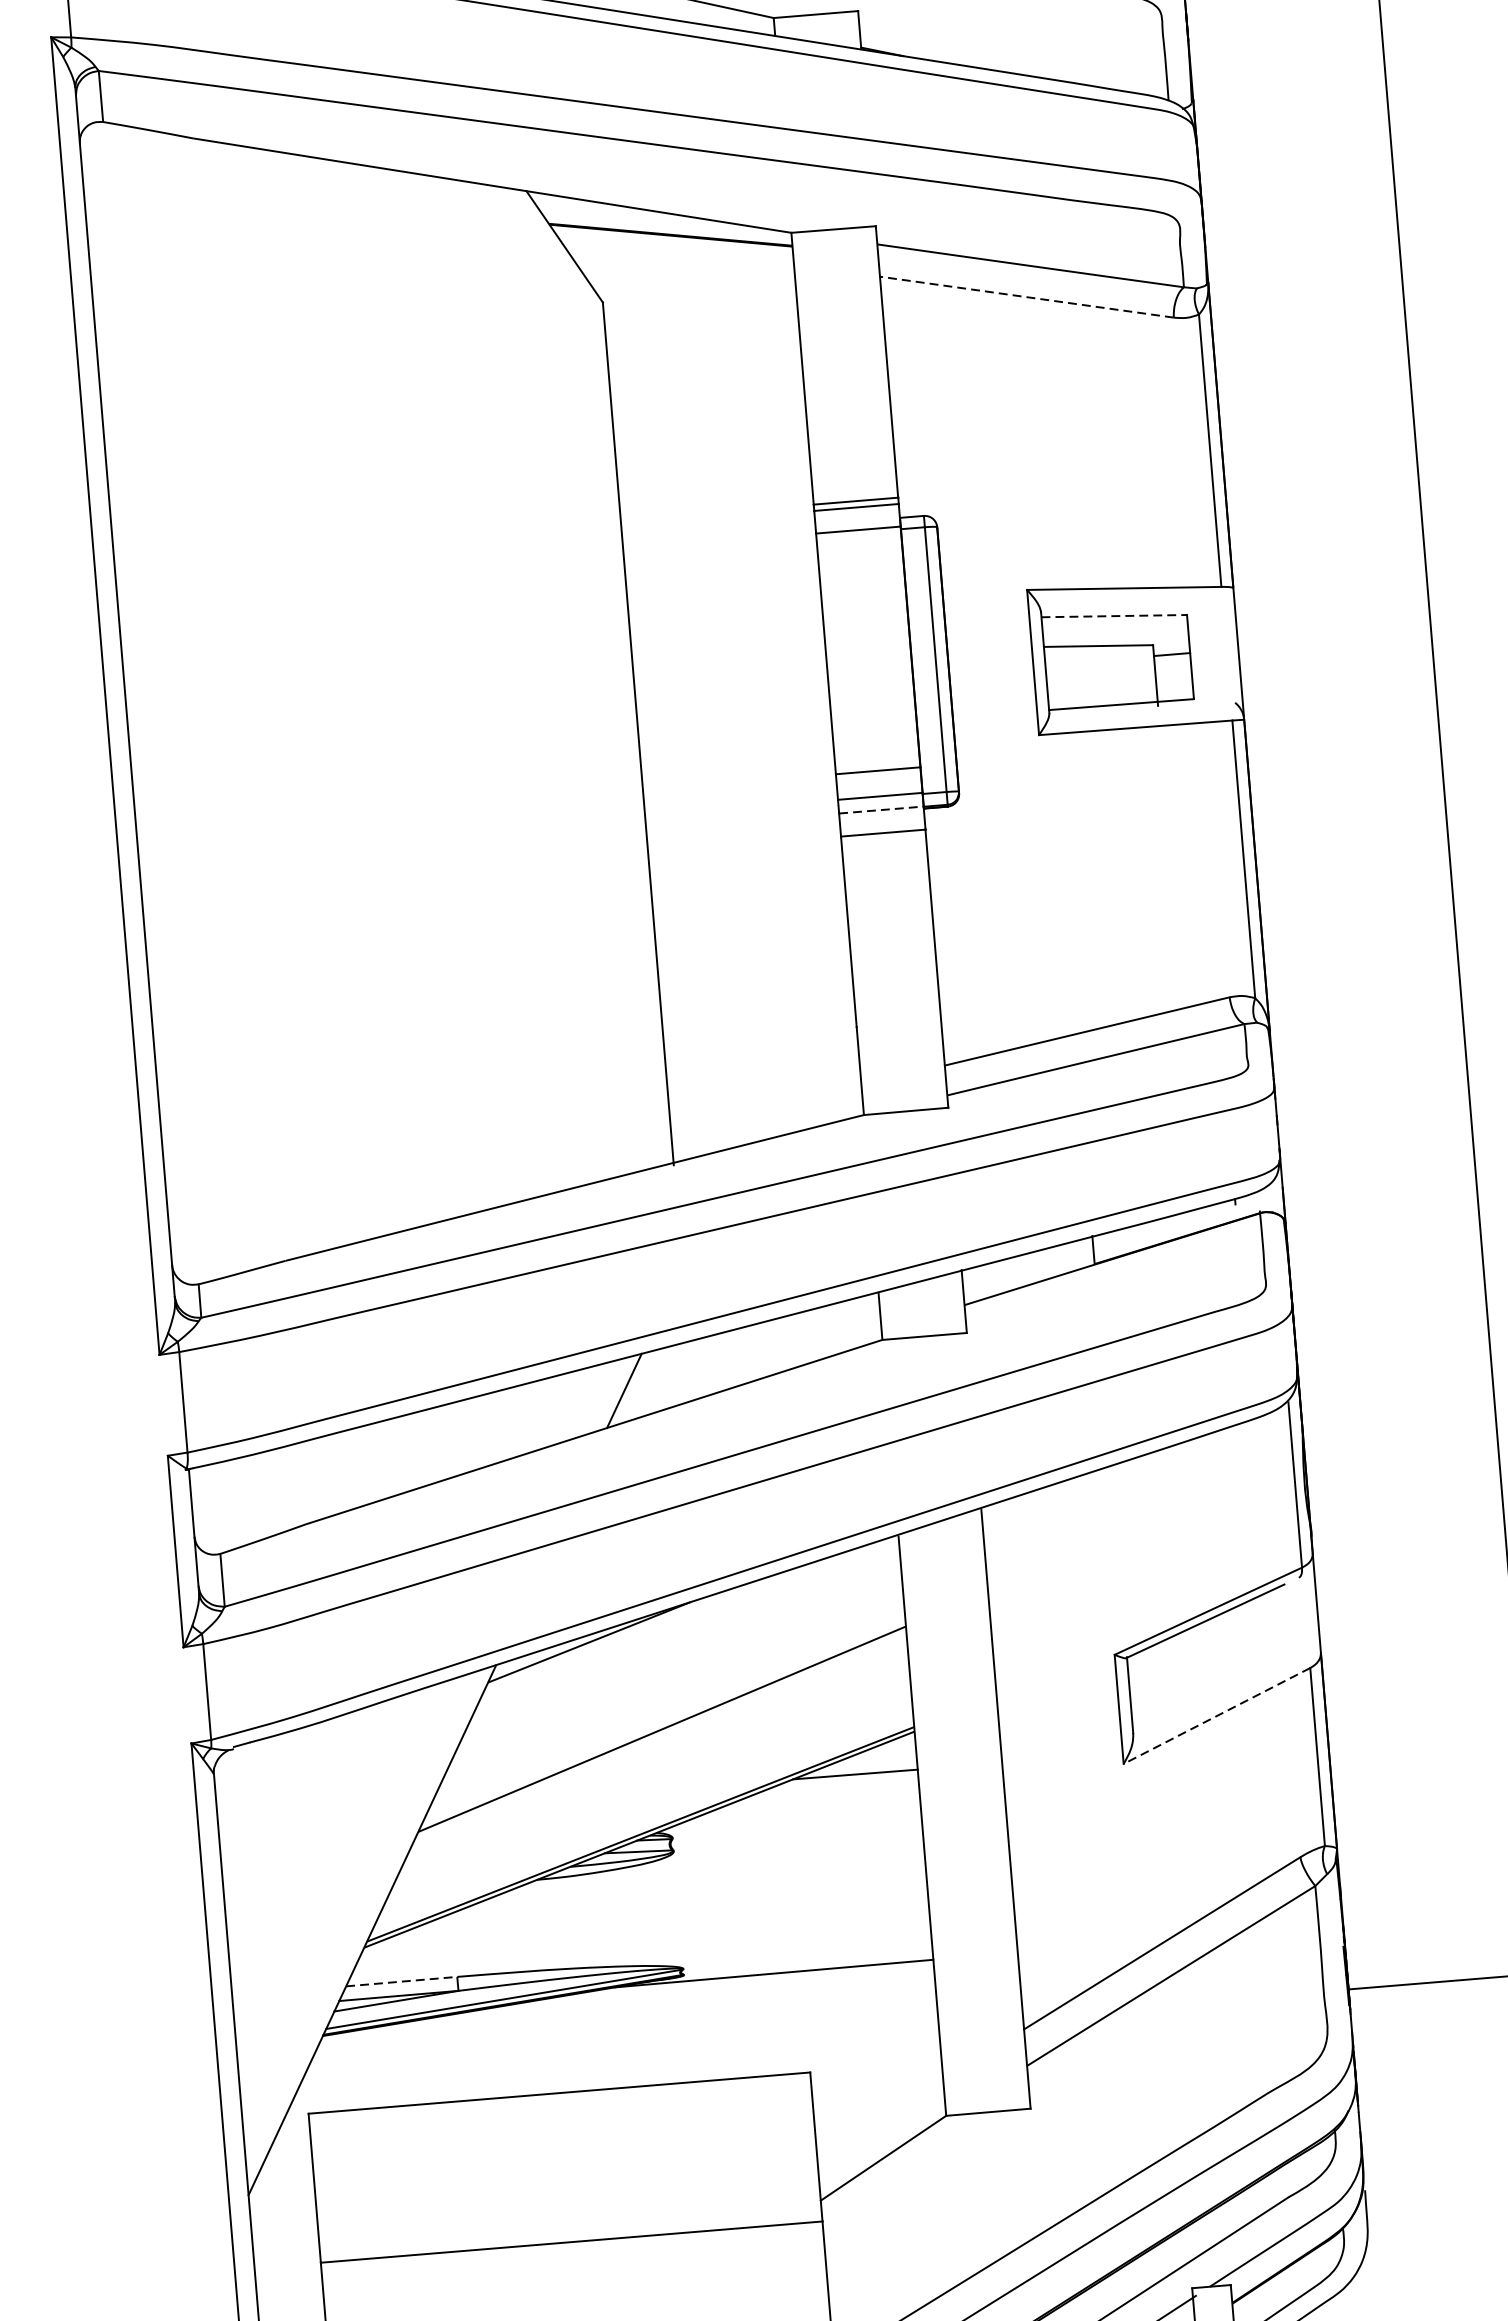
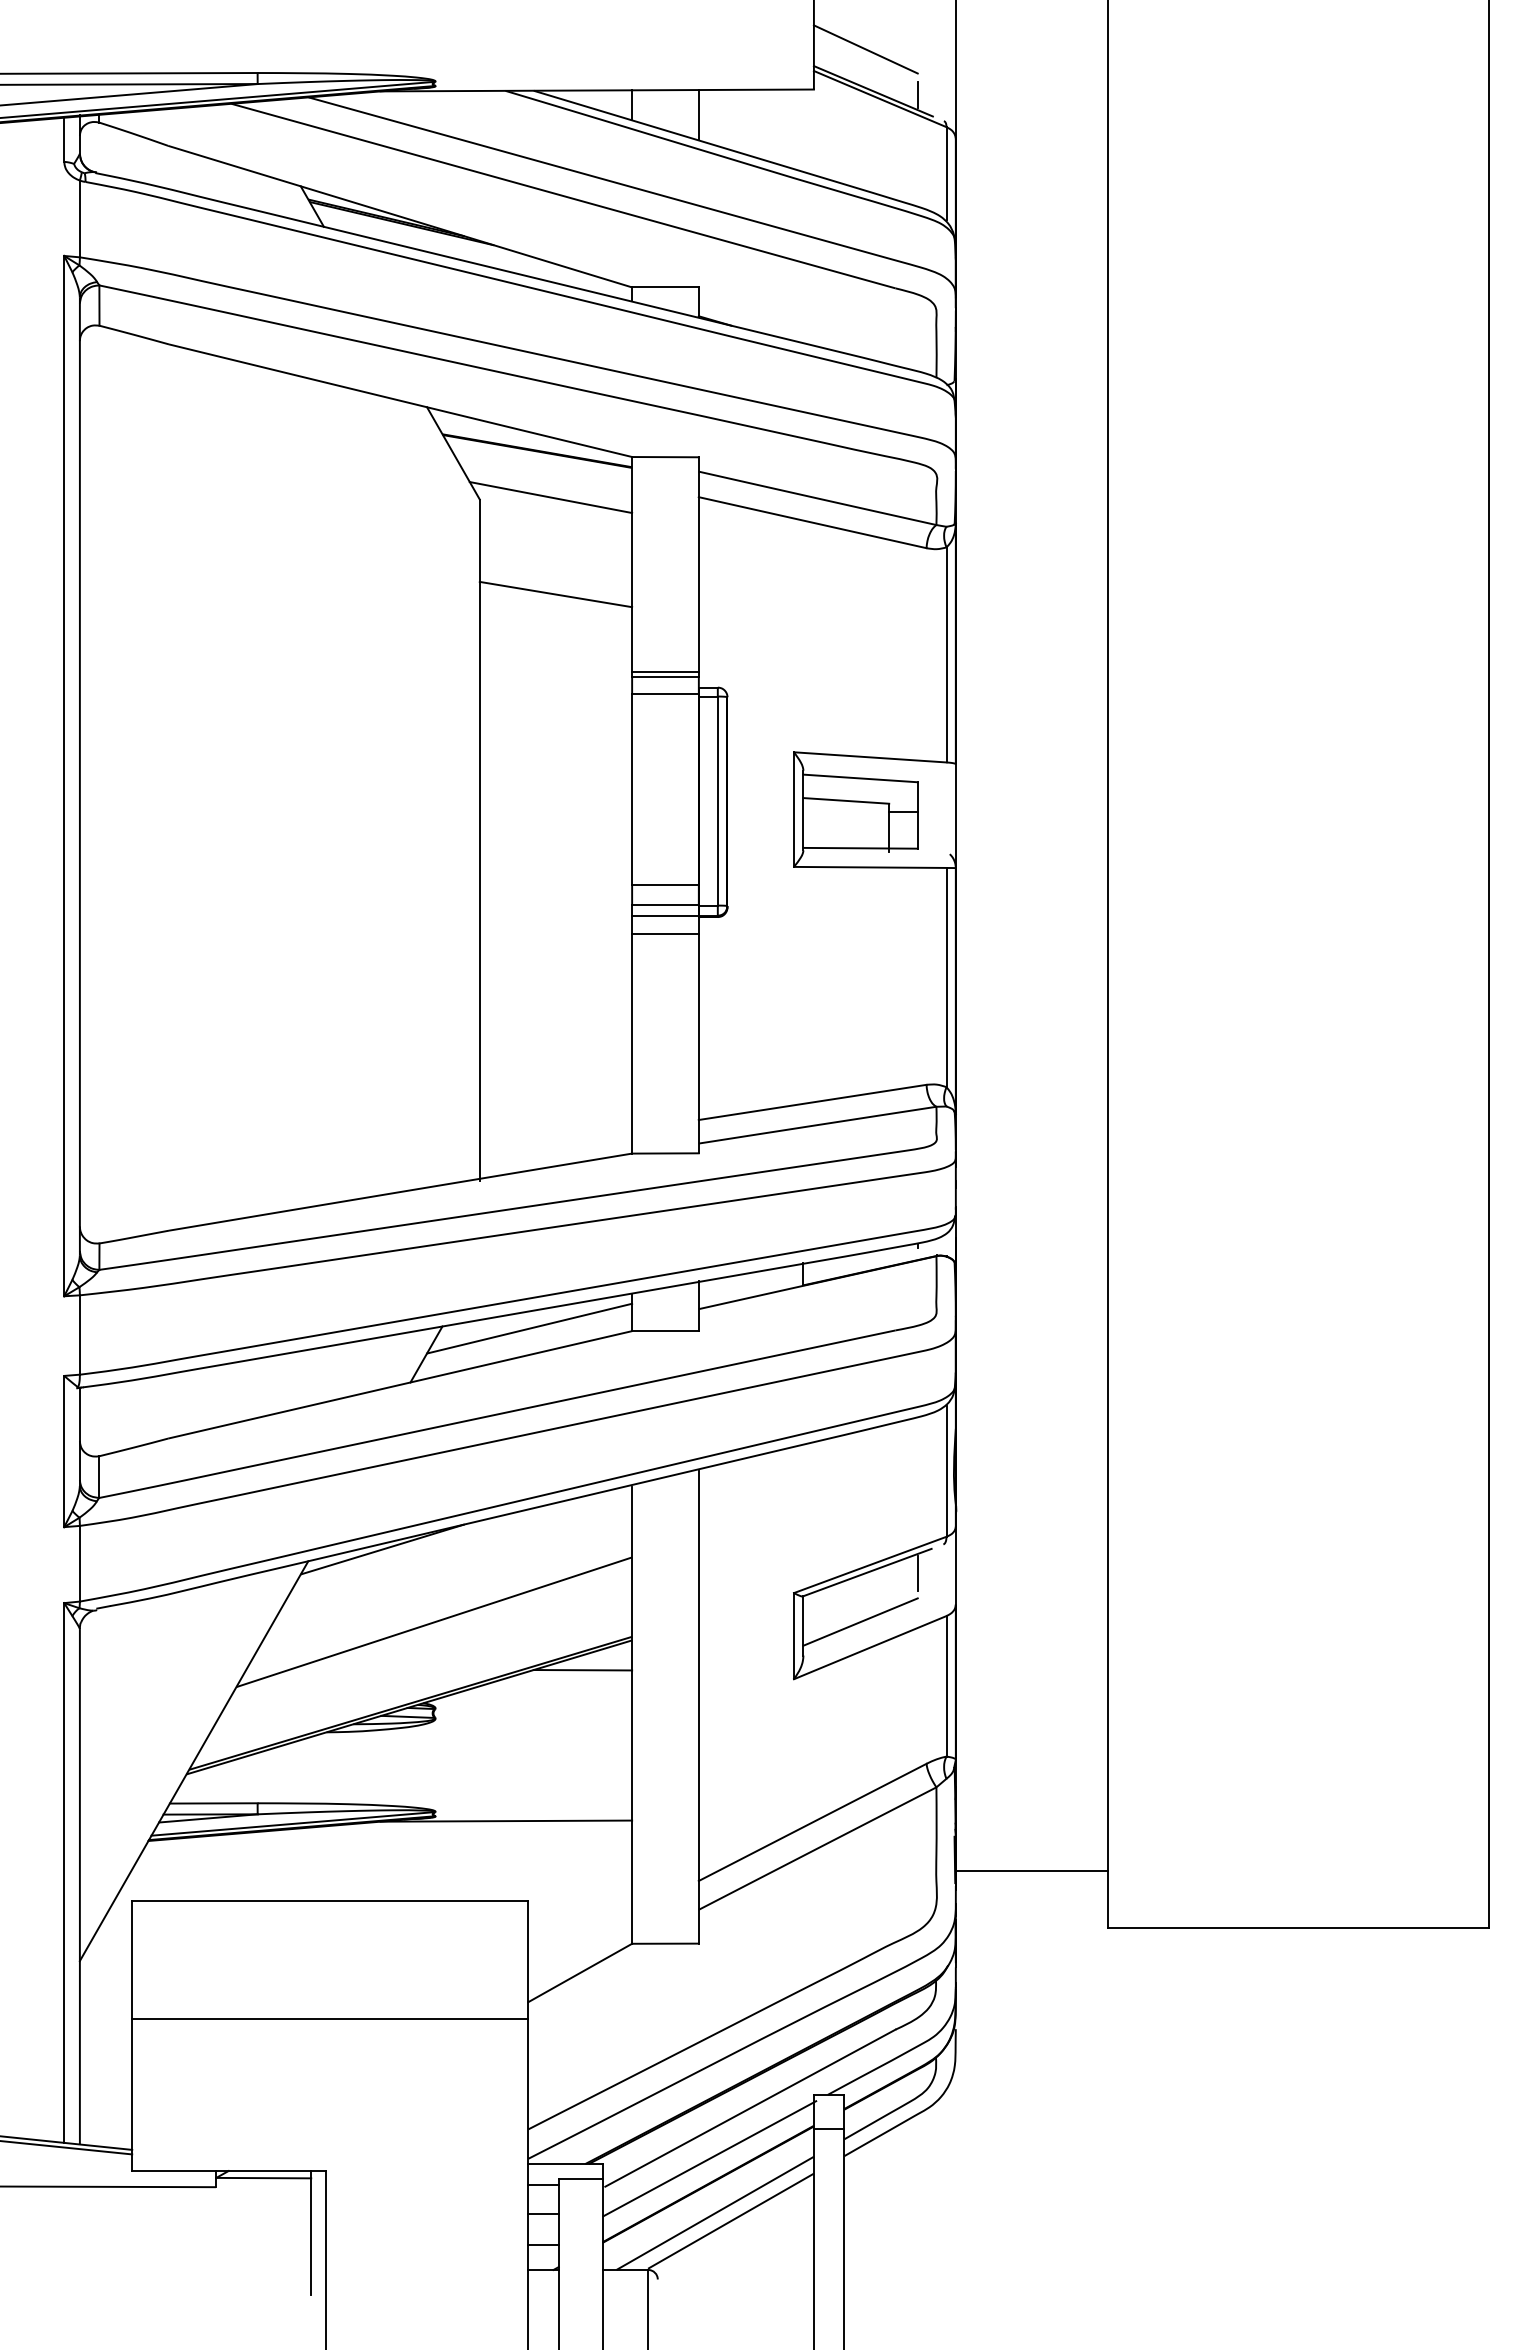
line: (692, 292) -> (550, 497), added
line: (1026, 296) -> (812, 522), dashed -> solid
line: (708, 414) -> (555, 594), added
line: (1115, 616) -> (861, 778), dashed -> solid
line: (881, 810) -> (665, 915), dashed -> solid
line: (752, 1347) -> (529, 1328), added
line: (1268, 1615) -> (917, 1572), added
line: (1201, 1683) -> (860, 1621), added
line: (1217, 1715) -> (870, 1647), dashed -> solid
line: (401, 1981) -> (213, 1803), dashed -> solid

